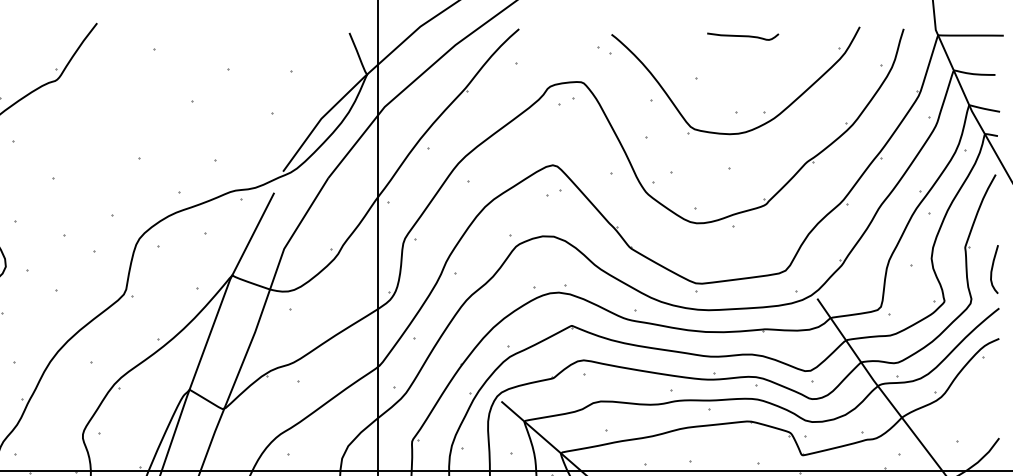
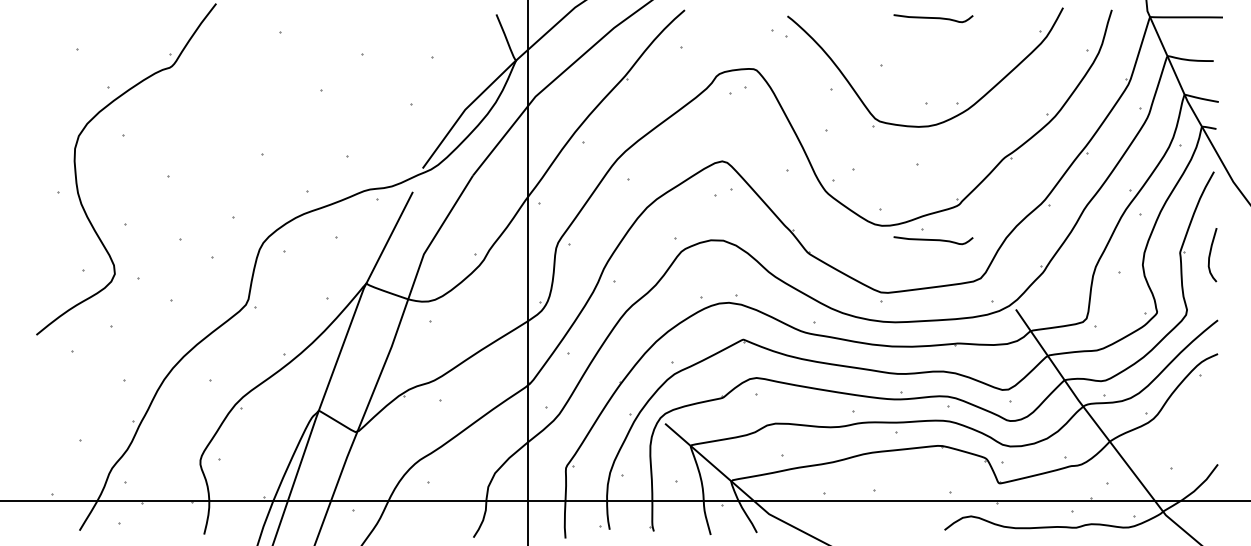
curve: (743, 236) -> (933, 240), added
curve: (992, 269) -> (1210, 255), moved

